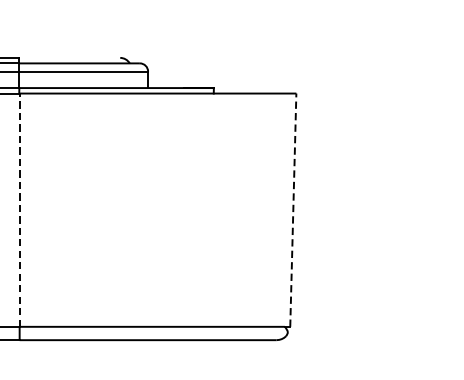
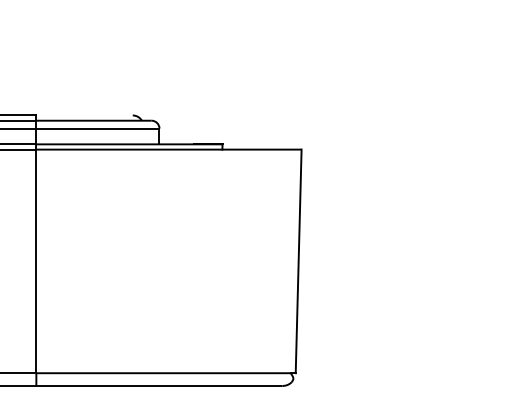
line: (19, 210) -> (36, 261), dashed -> solid
line: (293, 210) -> (298, 261), dashed -> solid

